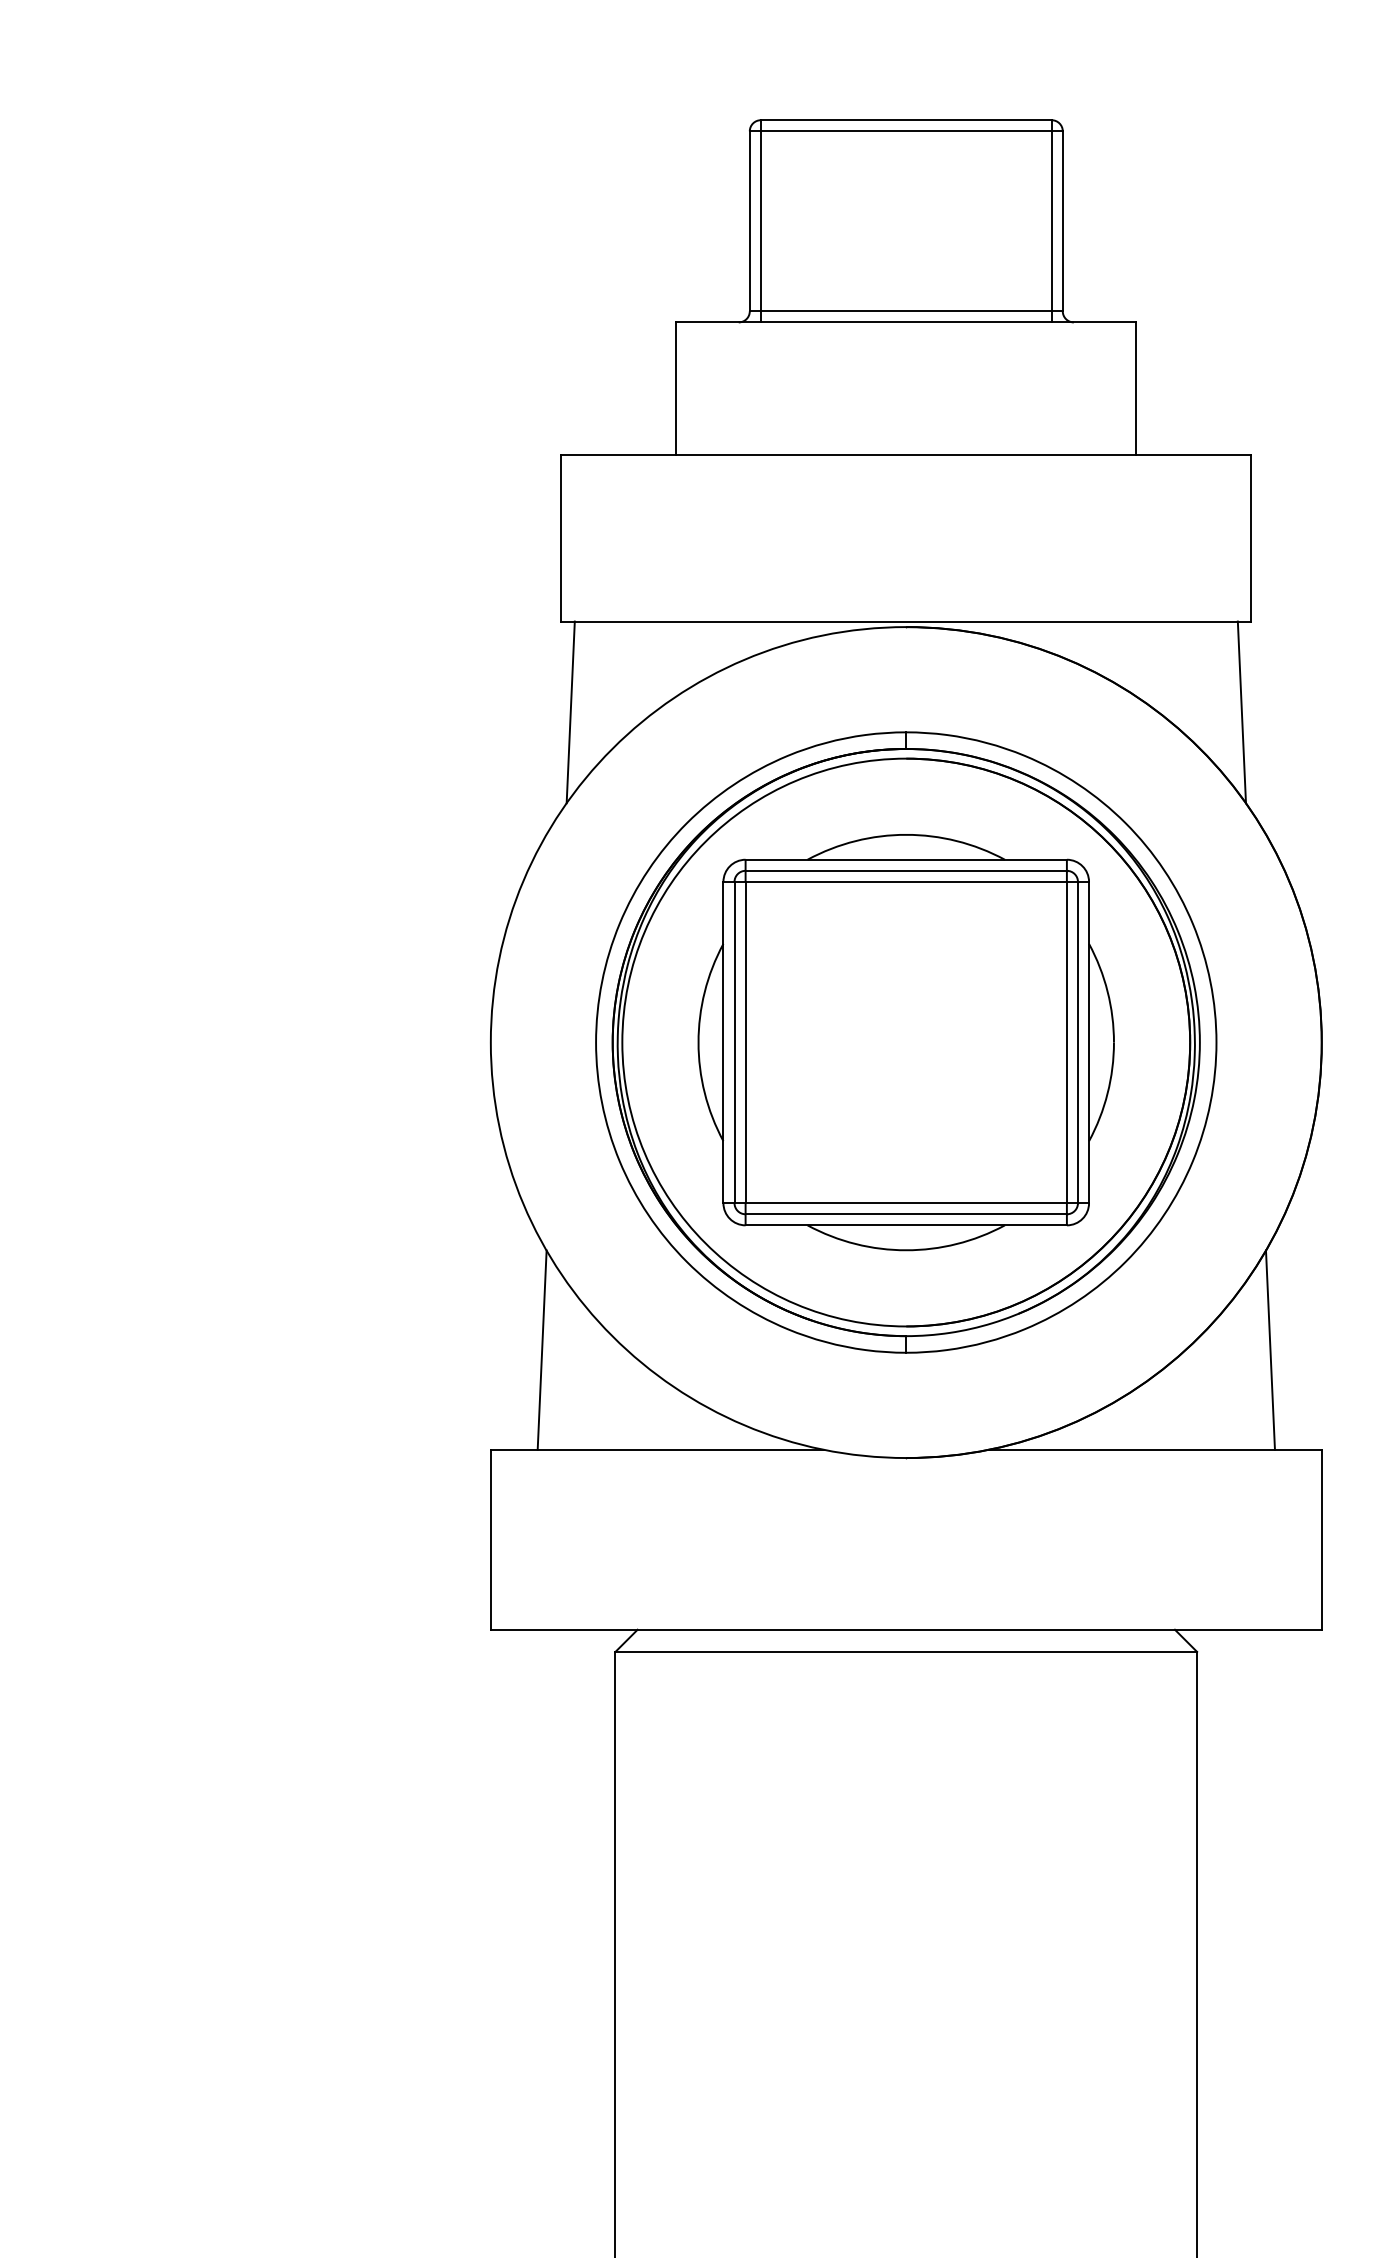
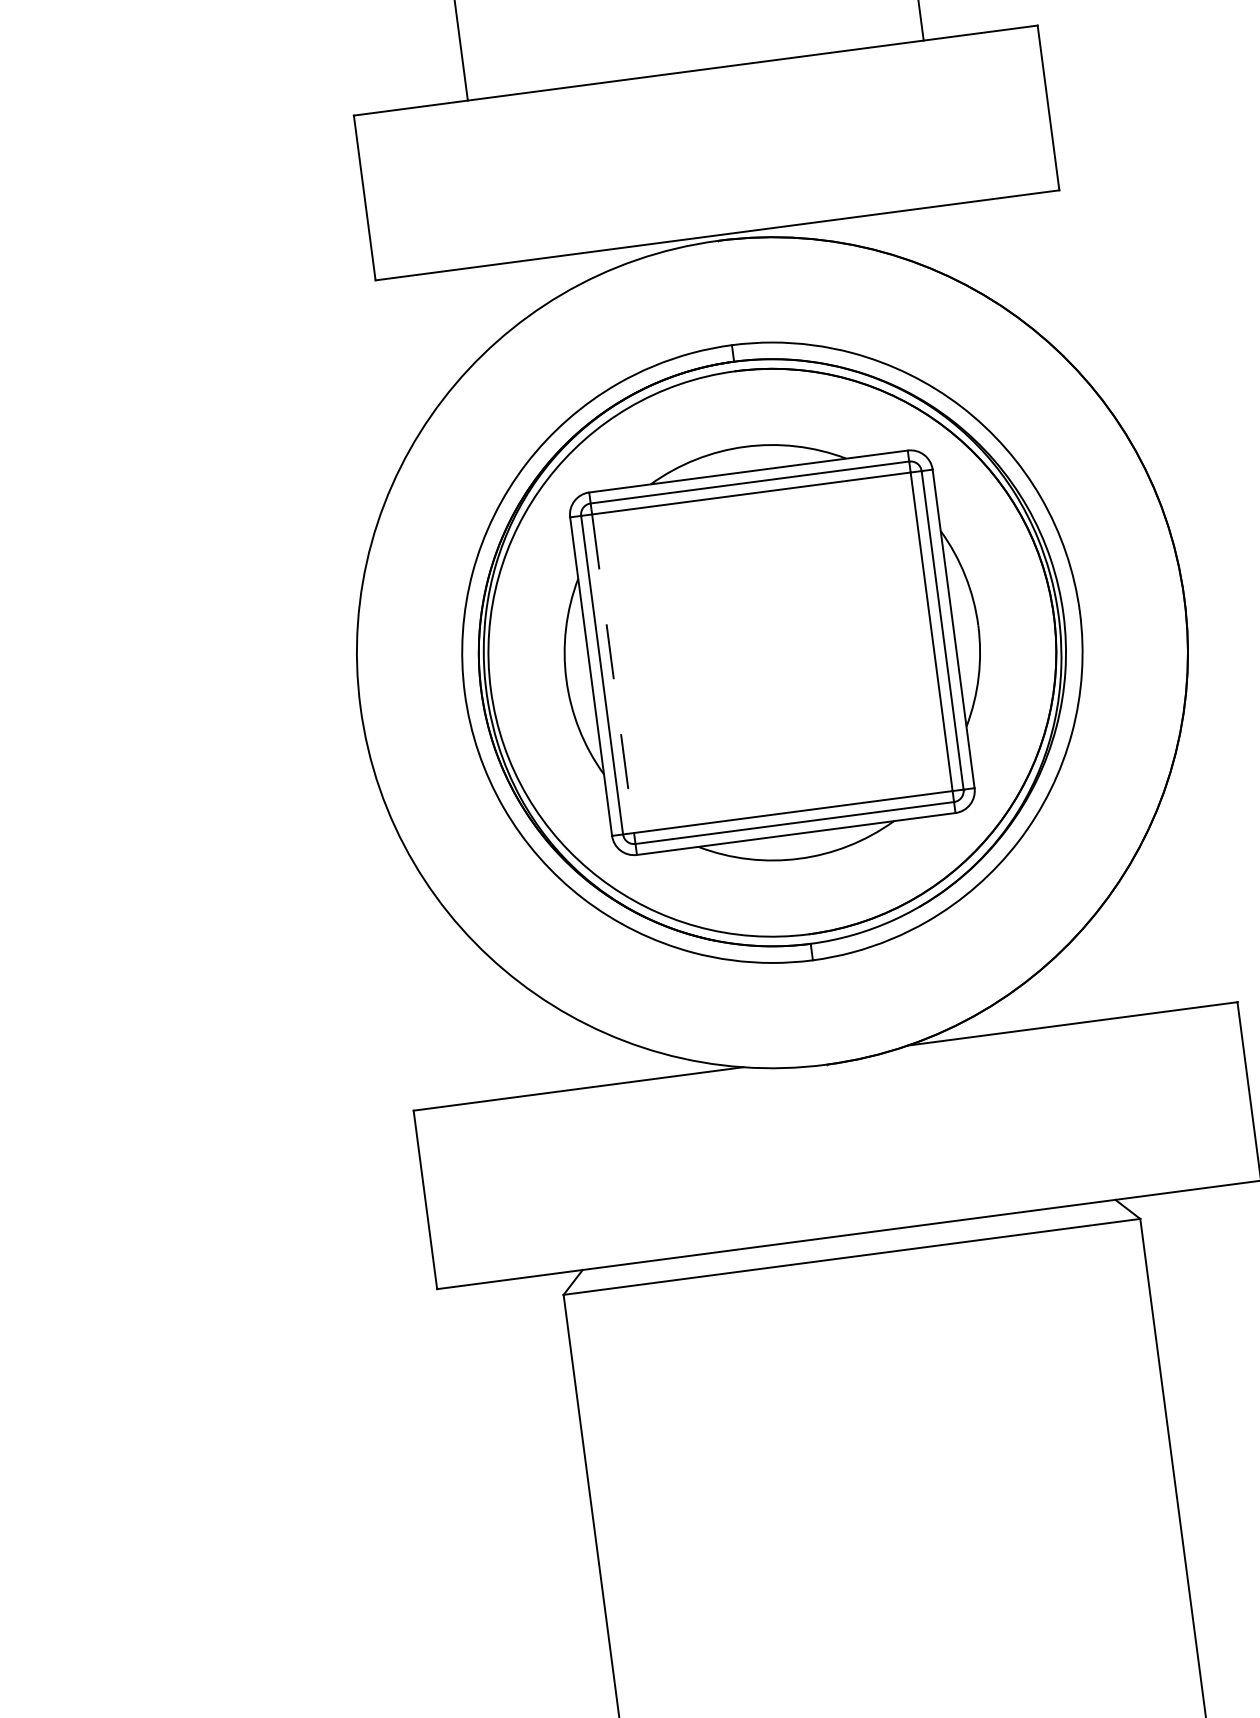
line: (570, 712) -> (396, 369), removed
line: (1241, 712) -> (1061, 281), removed
line: (745, 1042) -> (612, 673), solid -> dashed
line: (541, 1349) -> (450, 1004), removed
line: (1269, 1349) -> (1172, 909), removed

